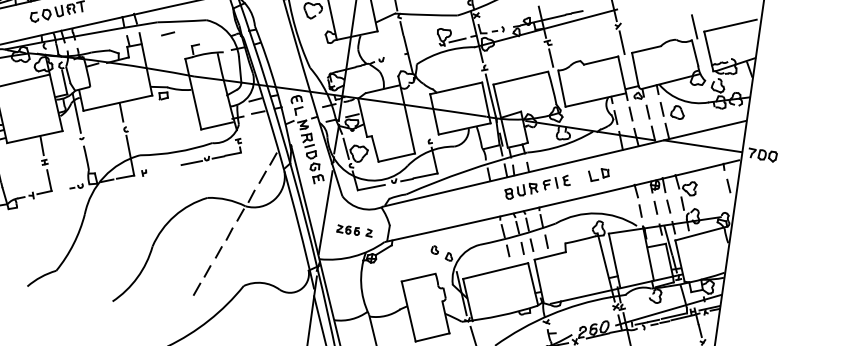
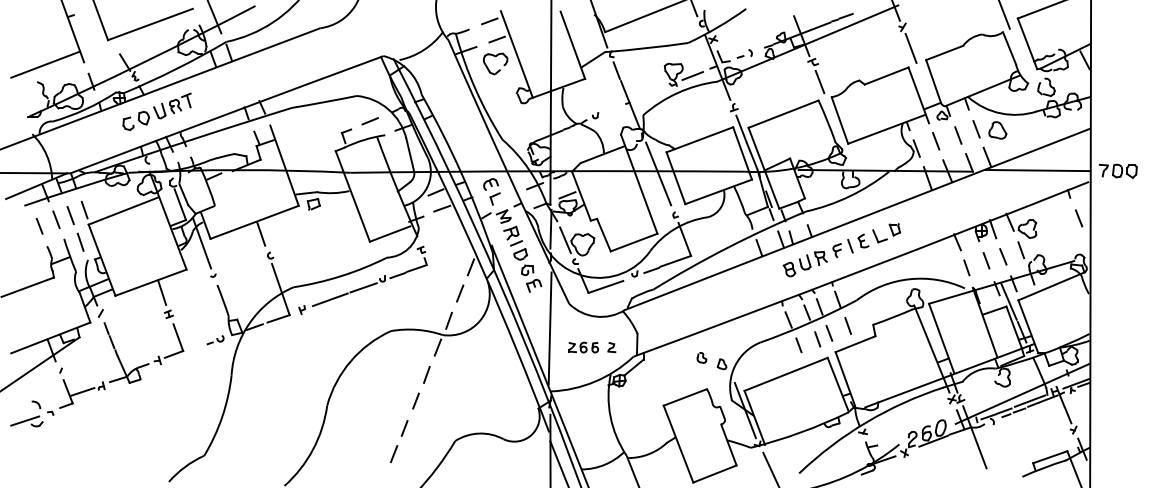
line: (167, 34) -> (369, 121), moved
line: (422, 109) -> (658, 173), added
line: (166, 168) -> (330, 299), added
part: (598, 175) -> (886, 233), moved

